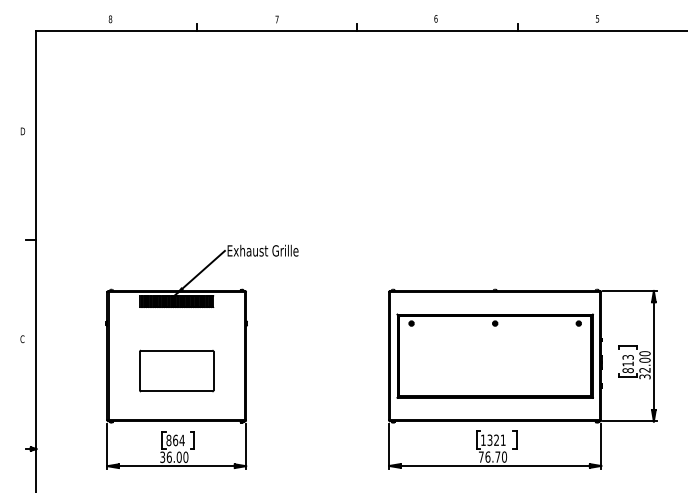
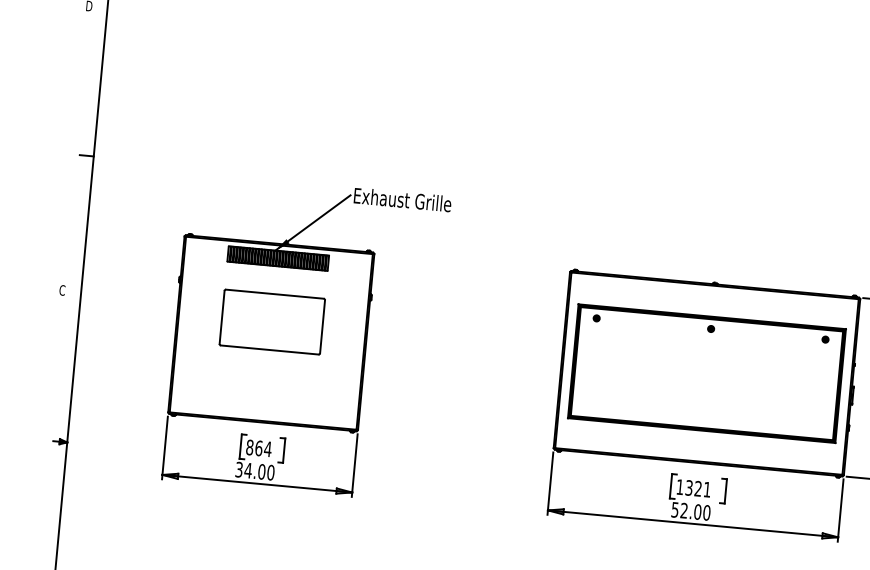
part: (176, 370) -> (272, 321), moved
text: (489, 456) -> (686, 510), 76.70 -> 52.00
text: (168, 457) -> (247, 470), 36.00 -> 34.00

